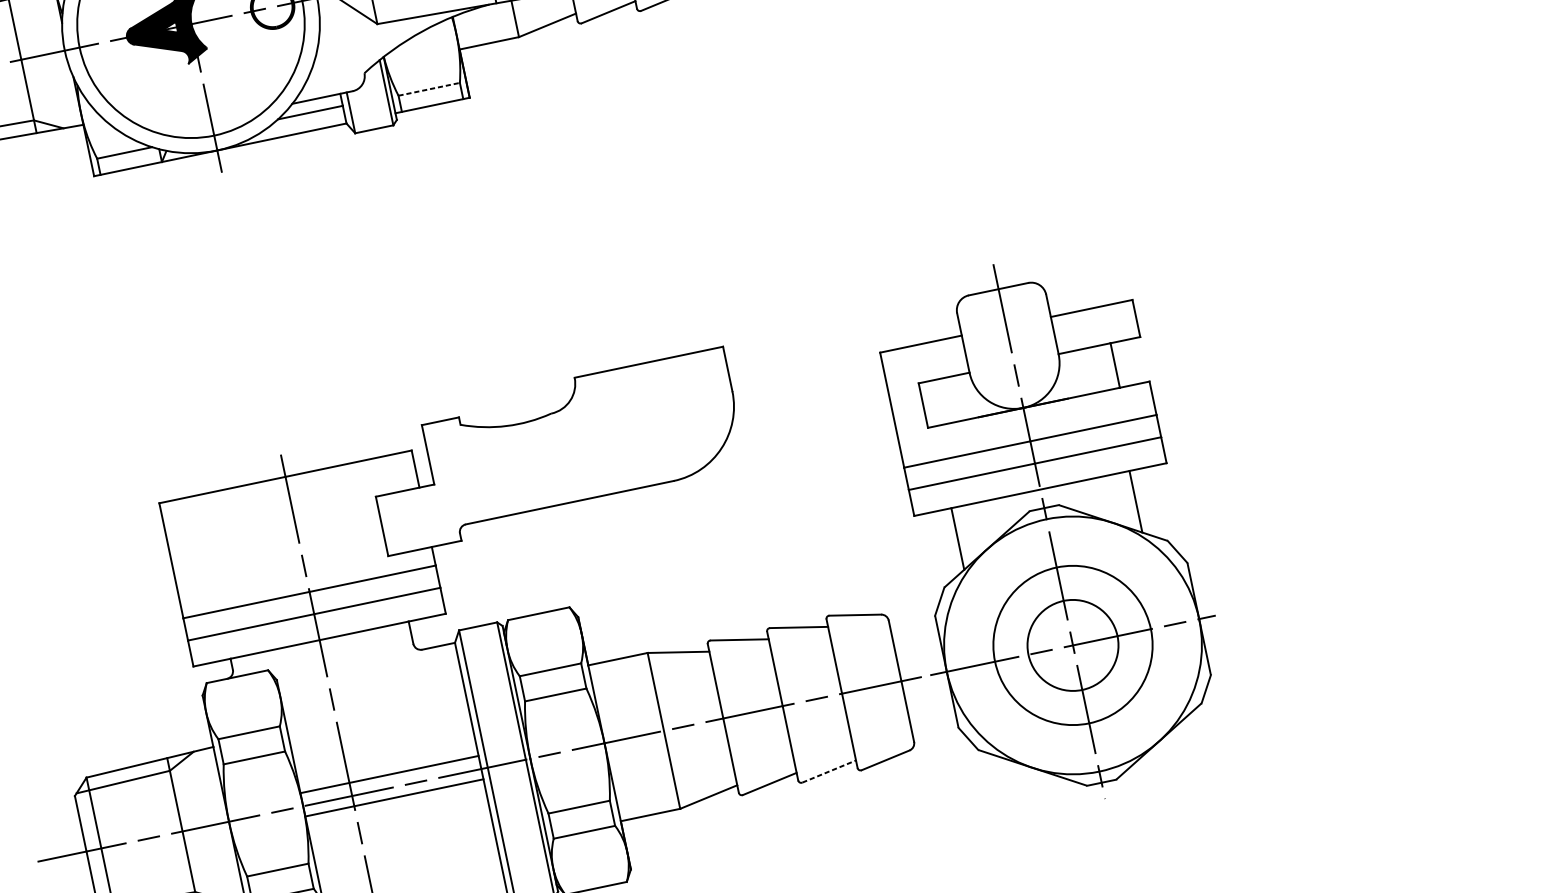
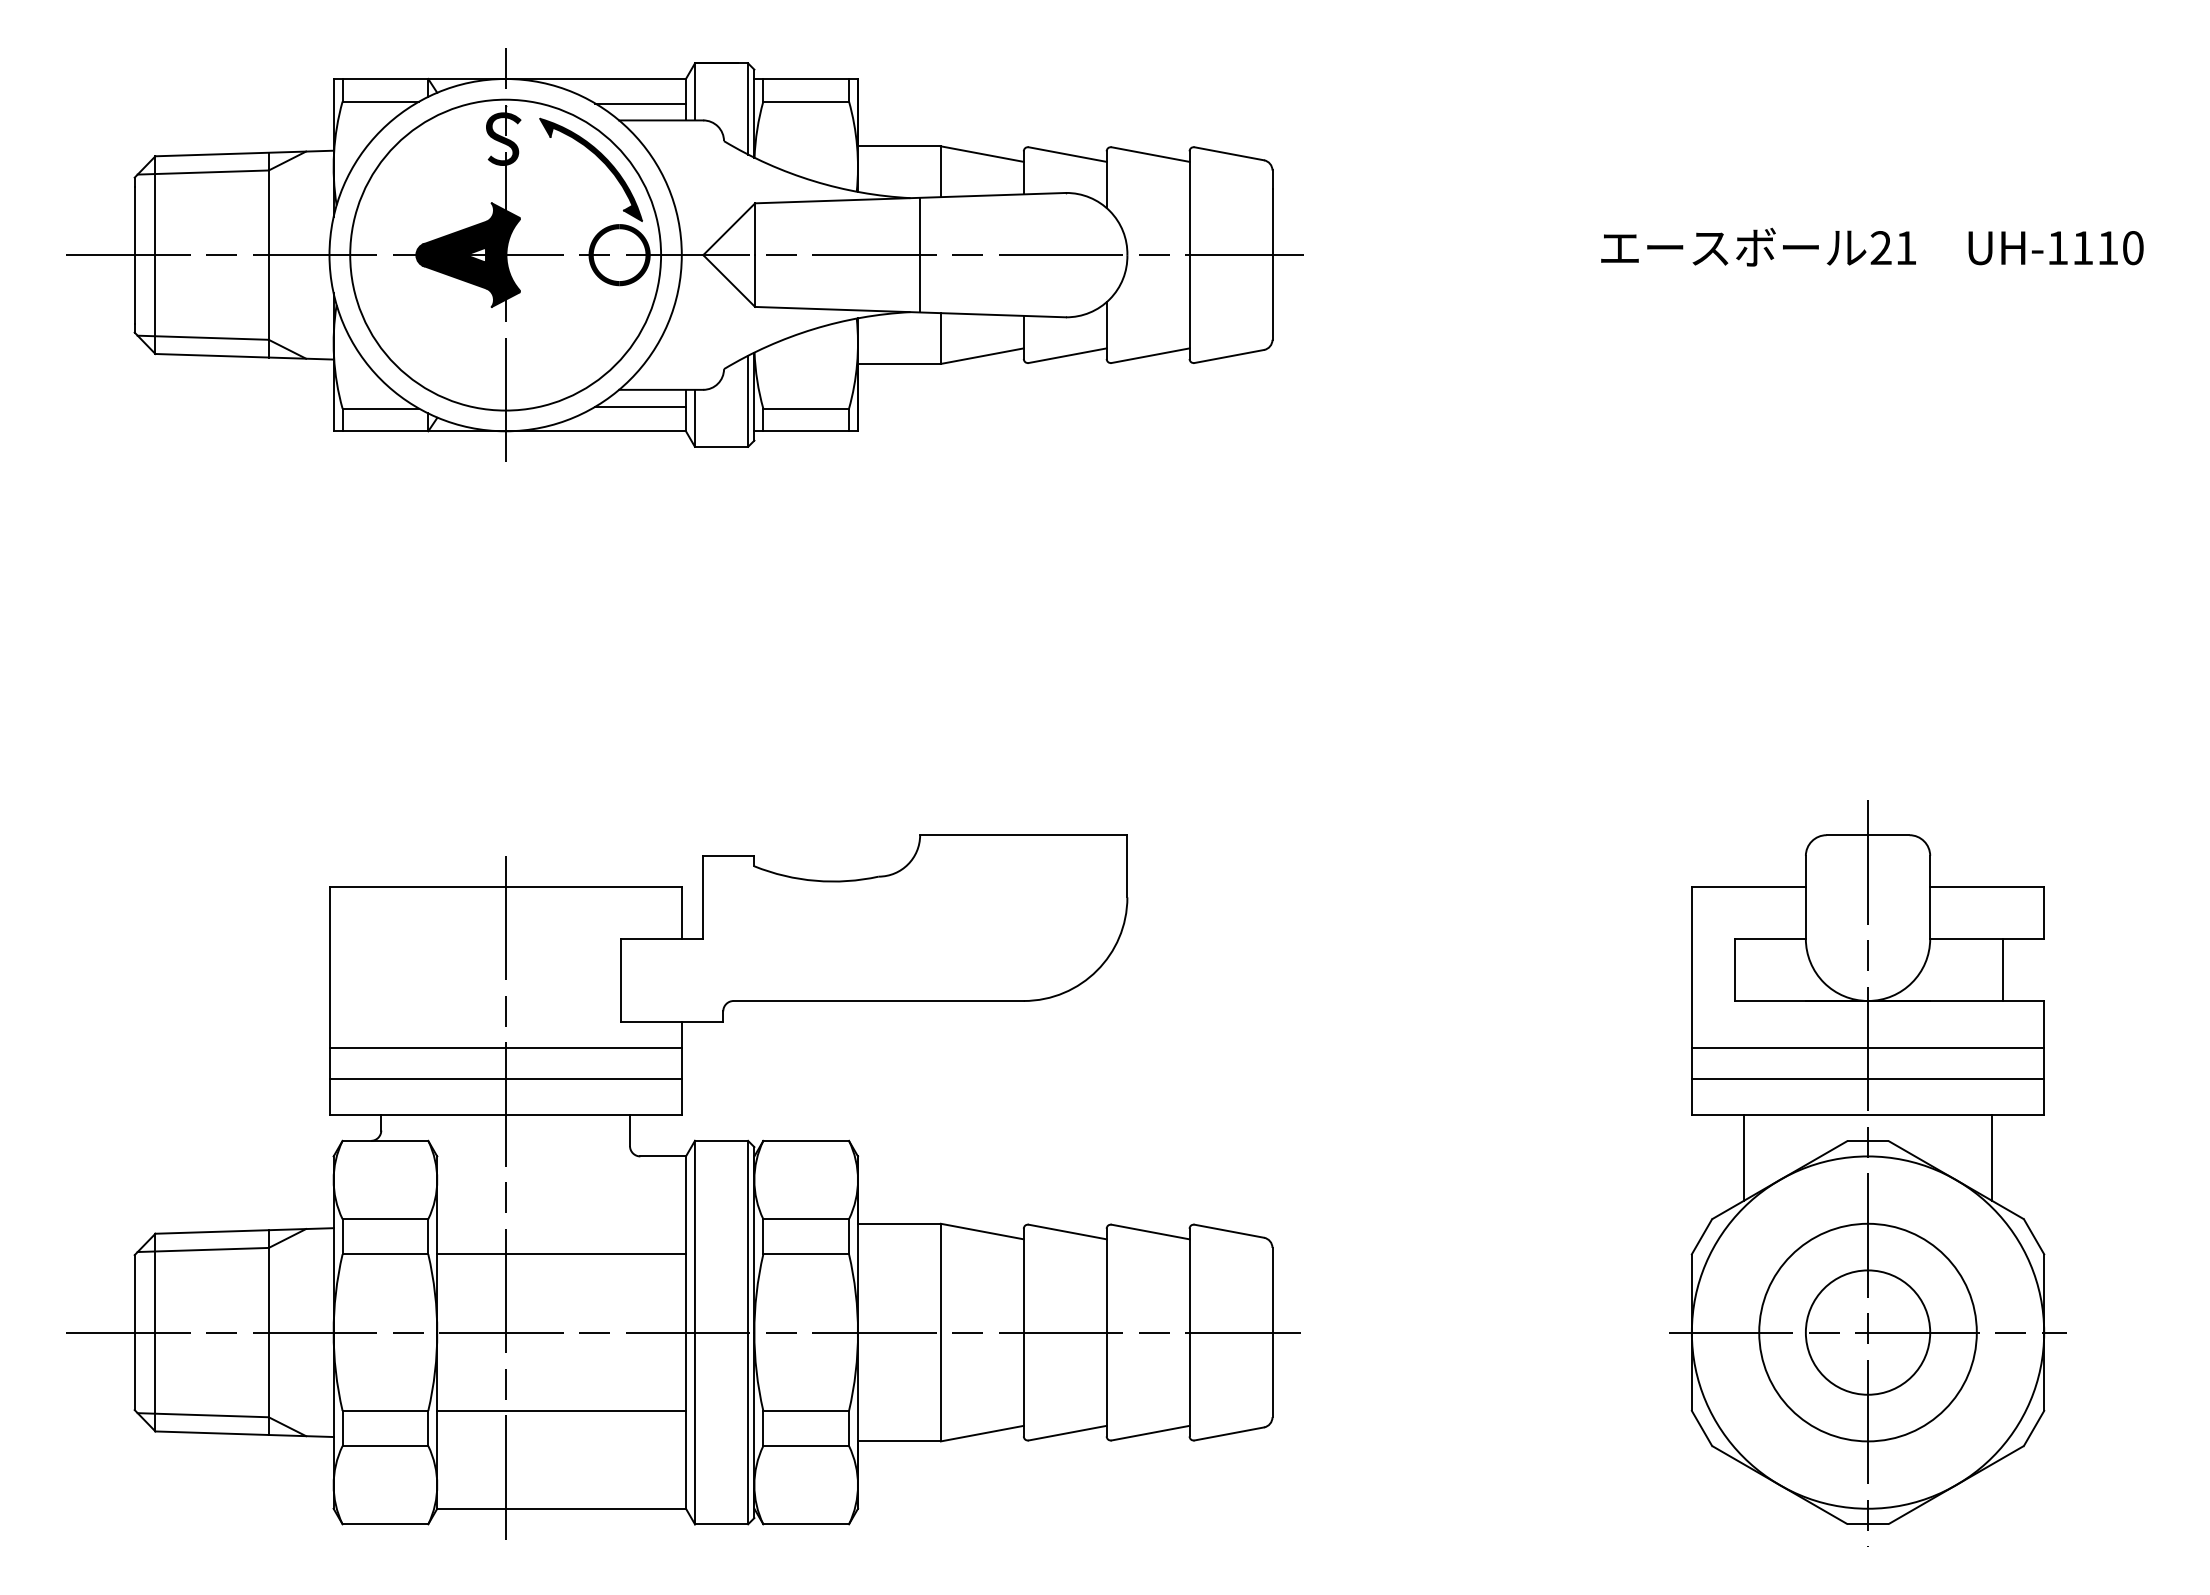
line: (429, 89) -> (806, 408), dashed -> solid
part: (1048, 531) -> (1867, 1173), moved
line: (829, 771) -> (1150, 1433), dashed -> solid
line: (389, 774) -> (561, 1254), moved
line: (394, 797) -> (561, 1410), moved

